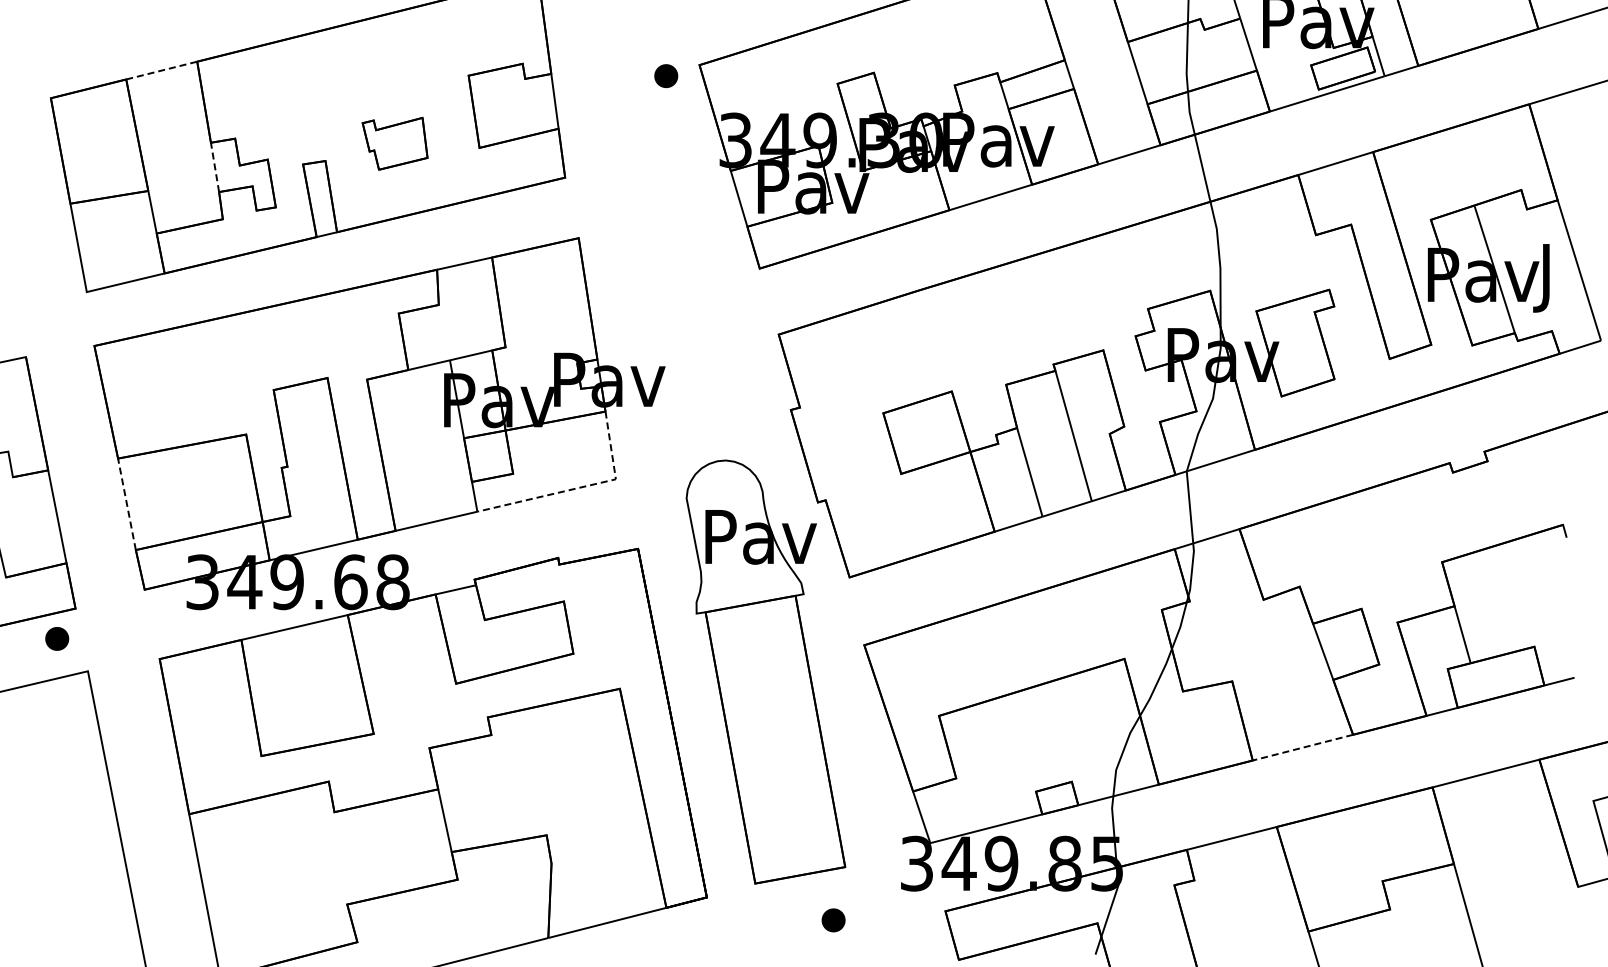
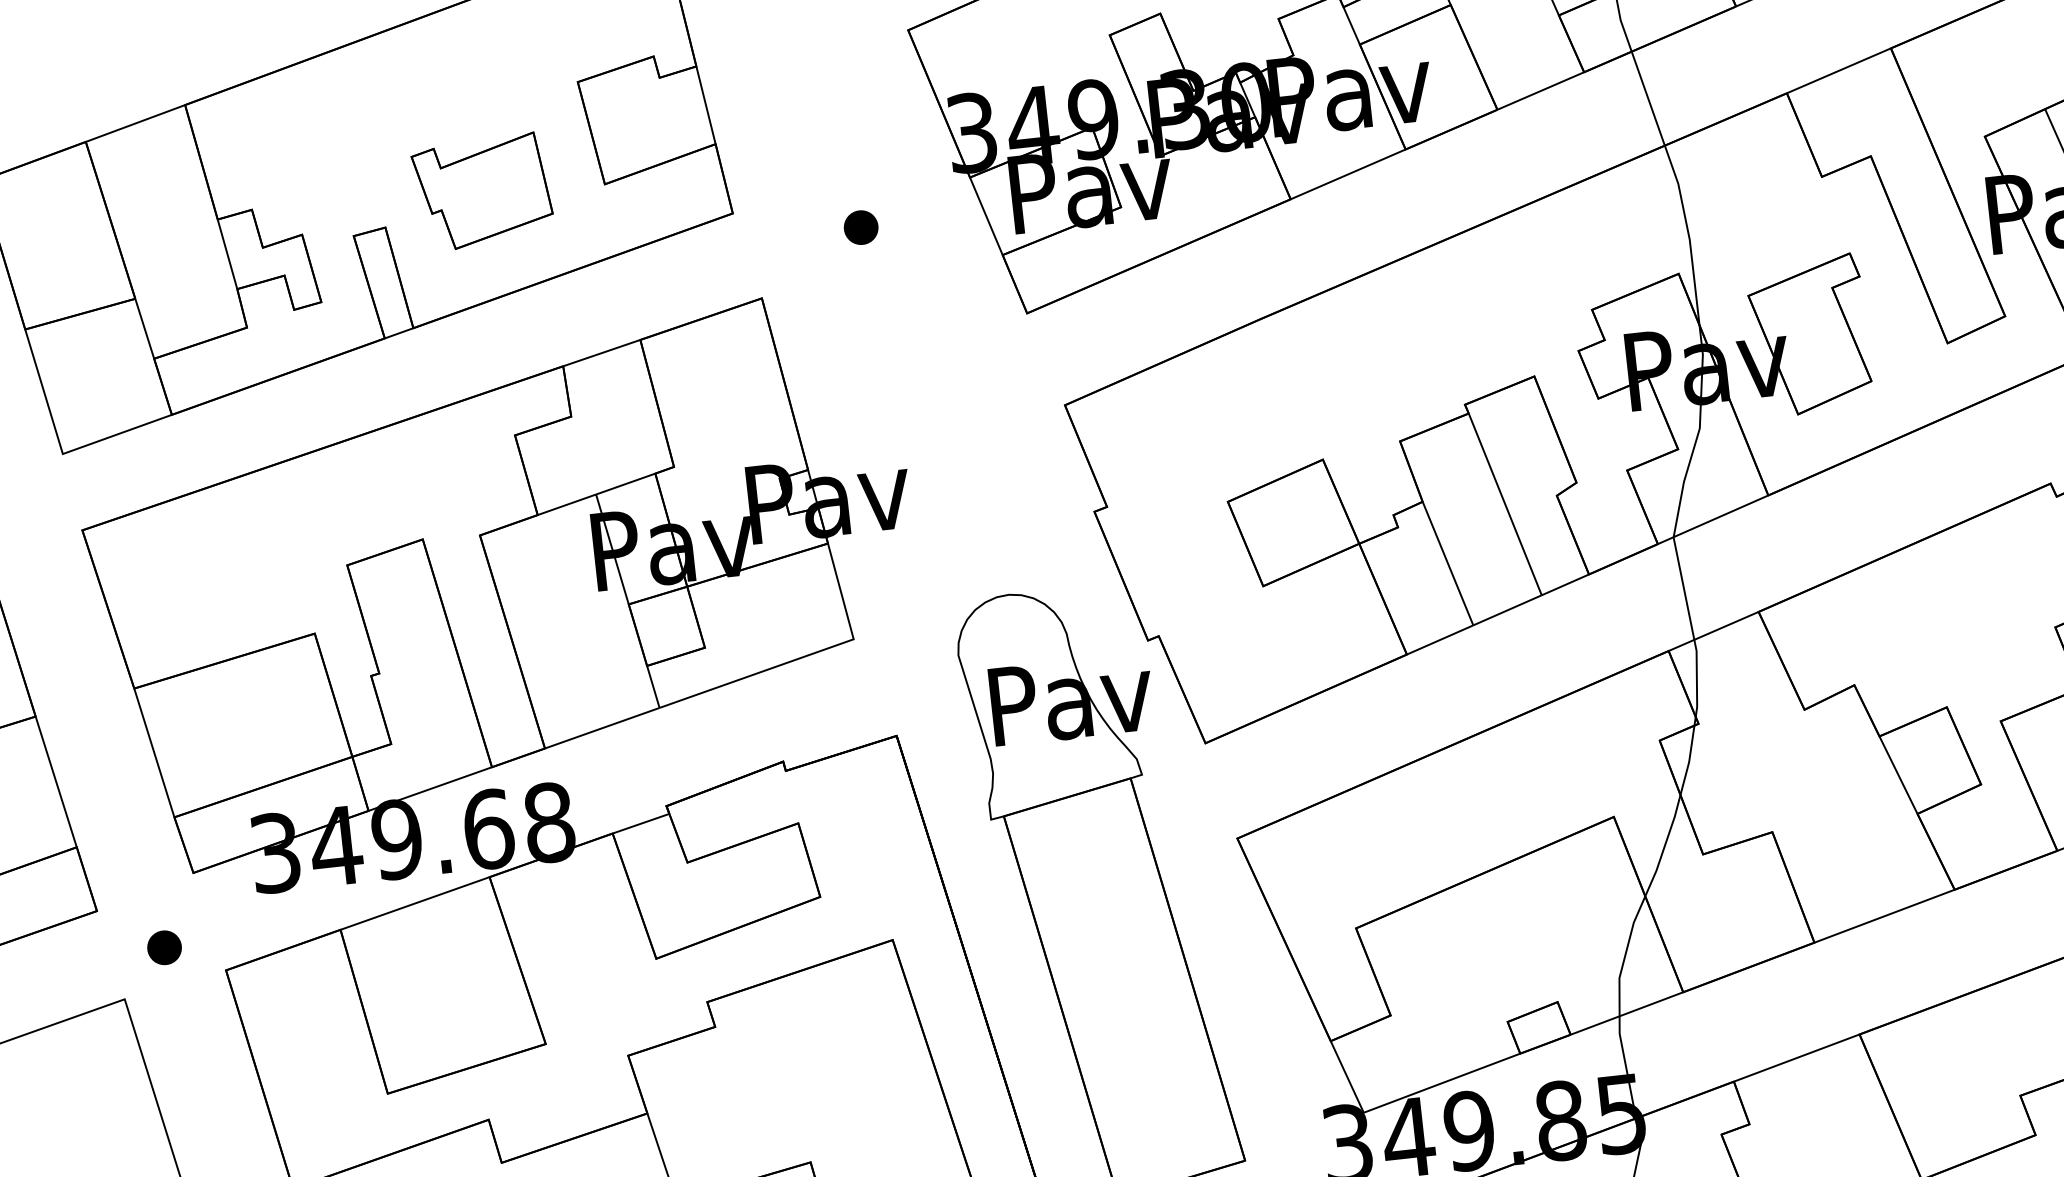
line: (161, 70) -> (135, 123), dashed -> solid
part: (666, 76) -> (861, 228), moved
part: (394, 143) -> (481, 191), size x1.43
line: (215, 167) -> (228, 254), dashed -> solid
line: (580, 487) -> (804, 656), dashed -> solid
line: (126, 504) -> (153, 753), dashed -> solid
part: (57, 638) -> (164, 947), moved
line: (1302, 747) -> (1883, 916), dashed -> solid

